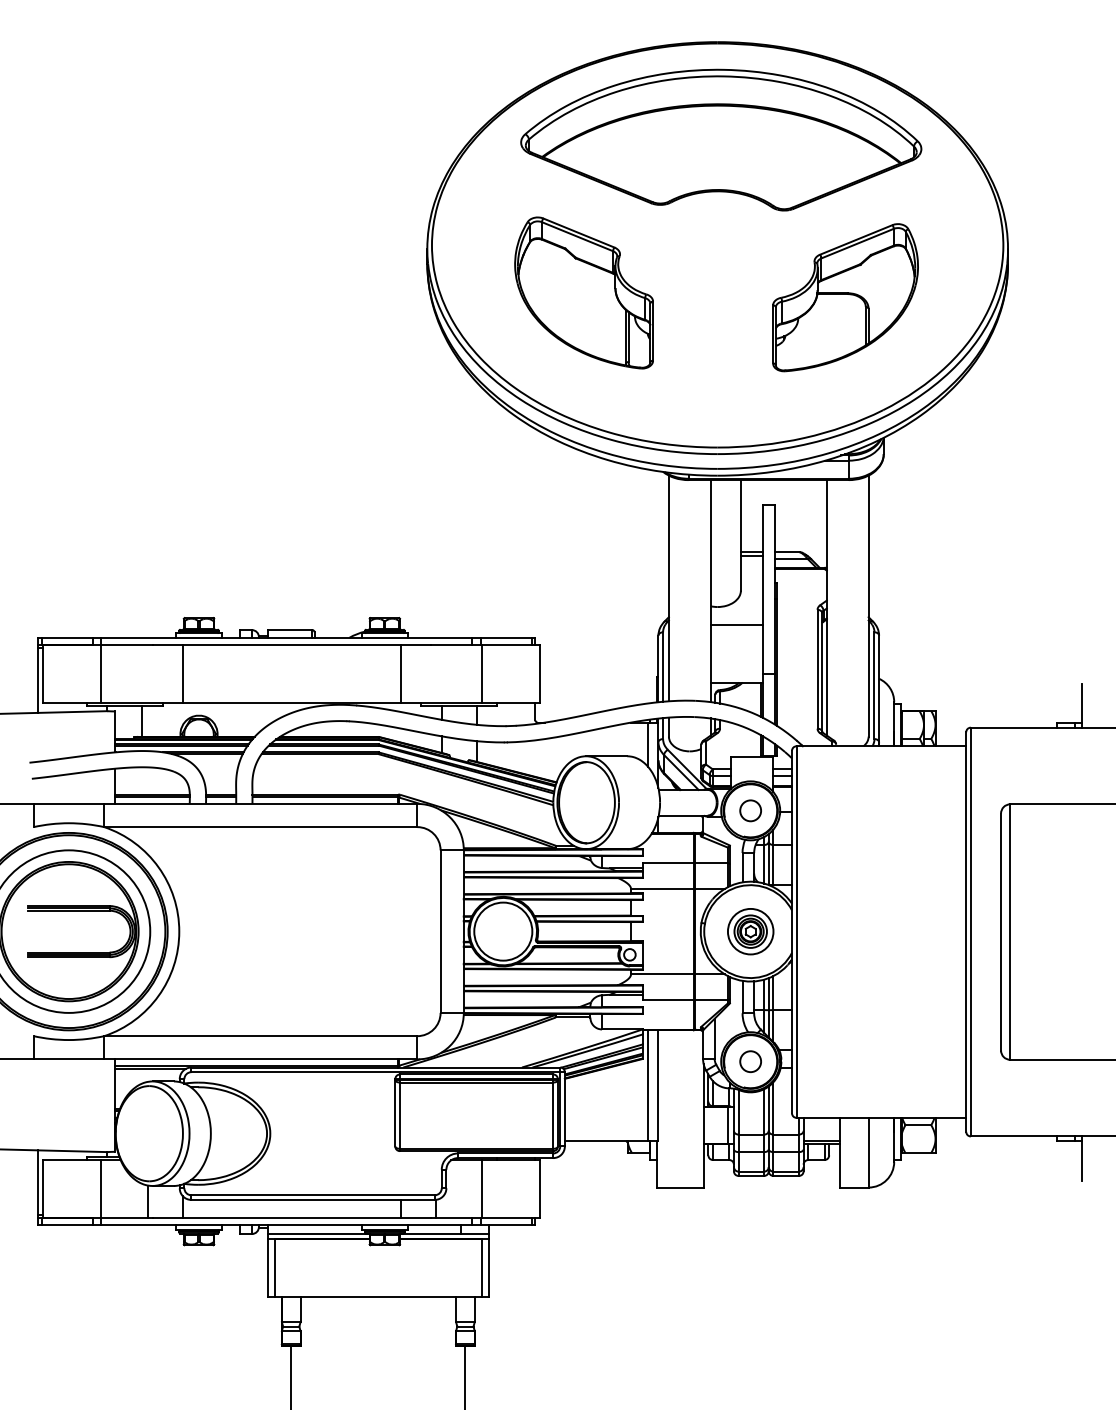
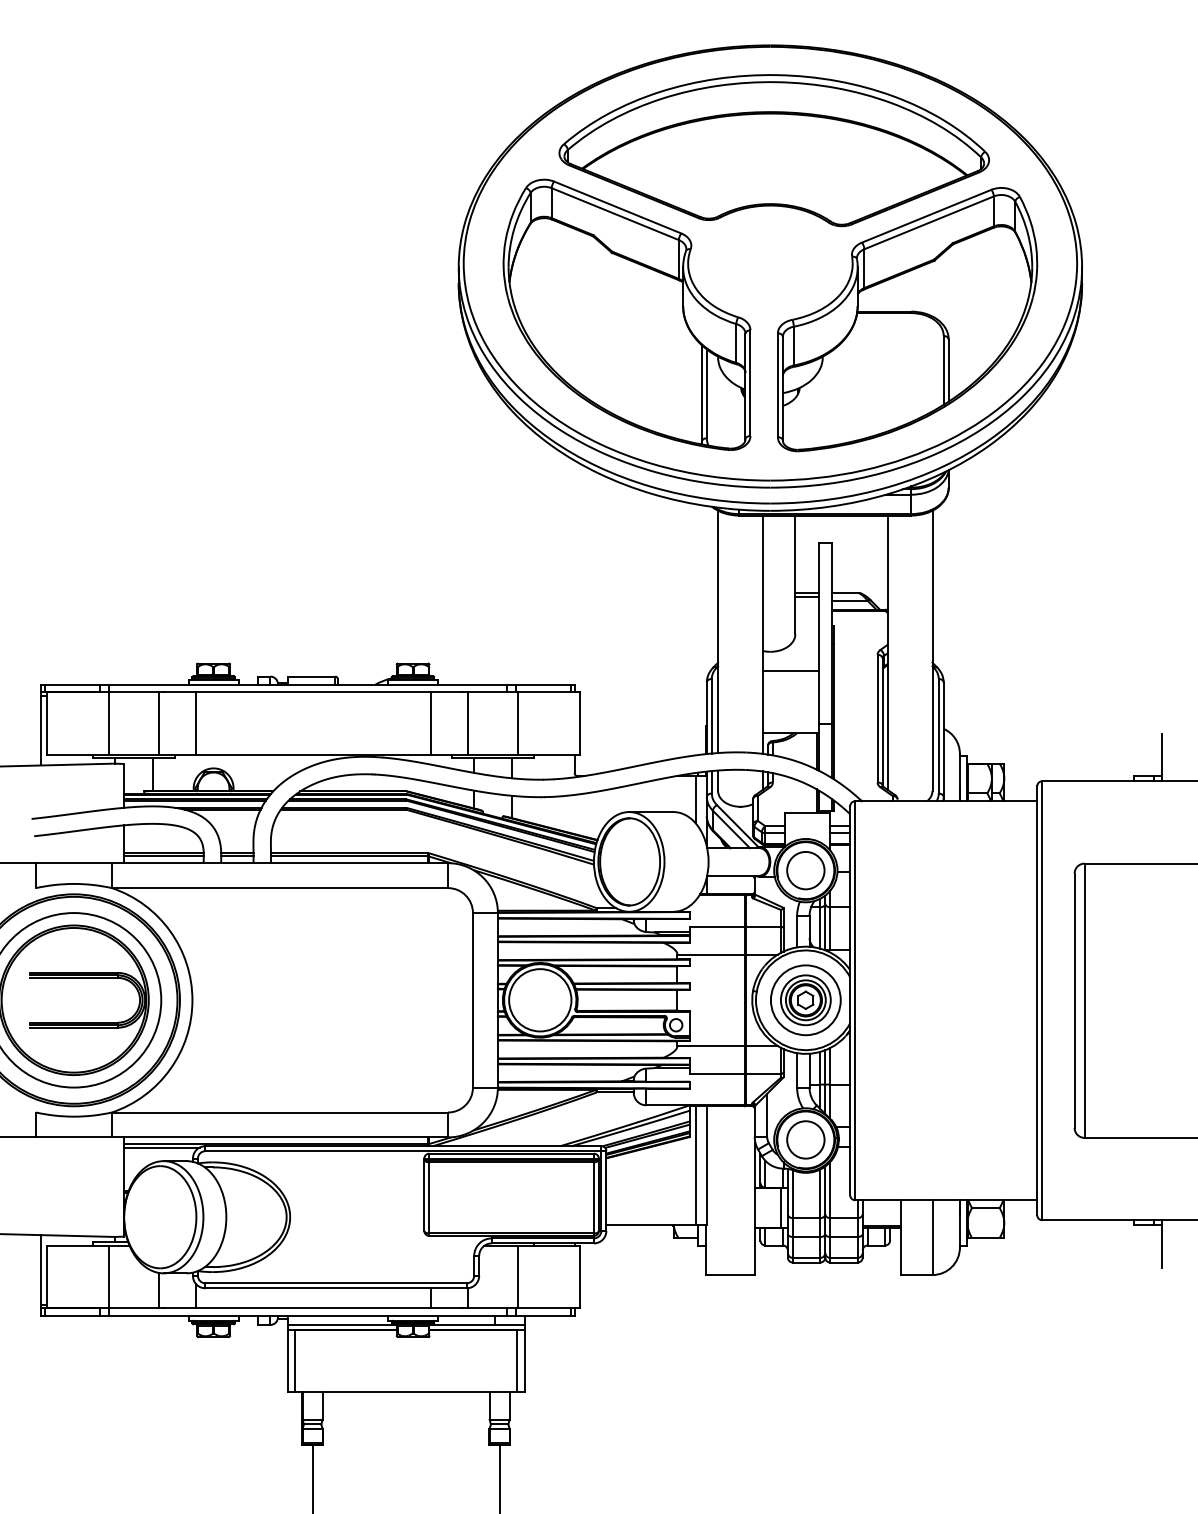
part: (583, 292) -> (626, 314), size x1.67
part: (845, 297) -> (907, 319), size x1.67
line: (147, 673) -> (158, 723), added
line: (435, 673) -> (467, 723), added
circle: (750, 810) -> (805, 870), size x1.67
part: (750, 931) -> (805, 1000), size x1.43
circle: (750, 1061) -> (805, 1139), size x1.67

